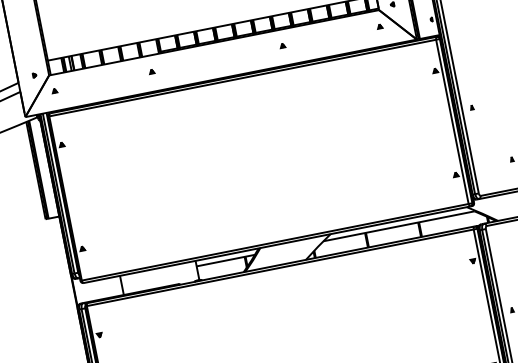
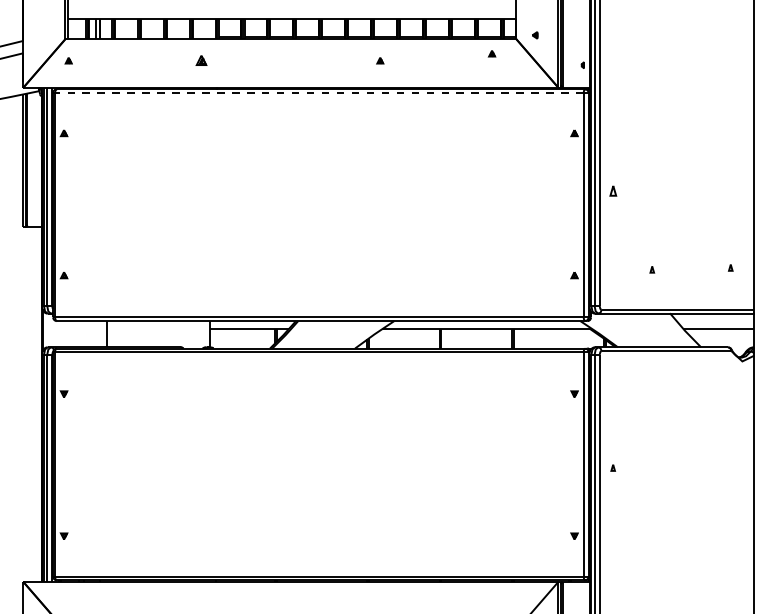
part: (379, 26) -> (491, 53), moved
part: (151, 71) -> (201, 60), size x1.6
part: (34, 75) -> (46, 35), removed
line: (242, 78) -> (318, 93), solid -> dashed
part: (471, 107) -> (612, 191), size x1.6

